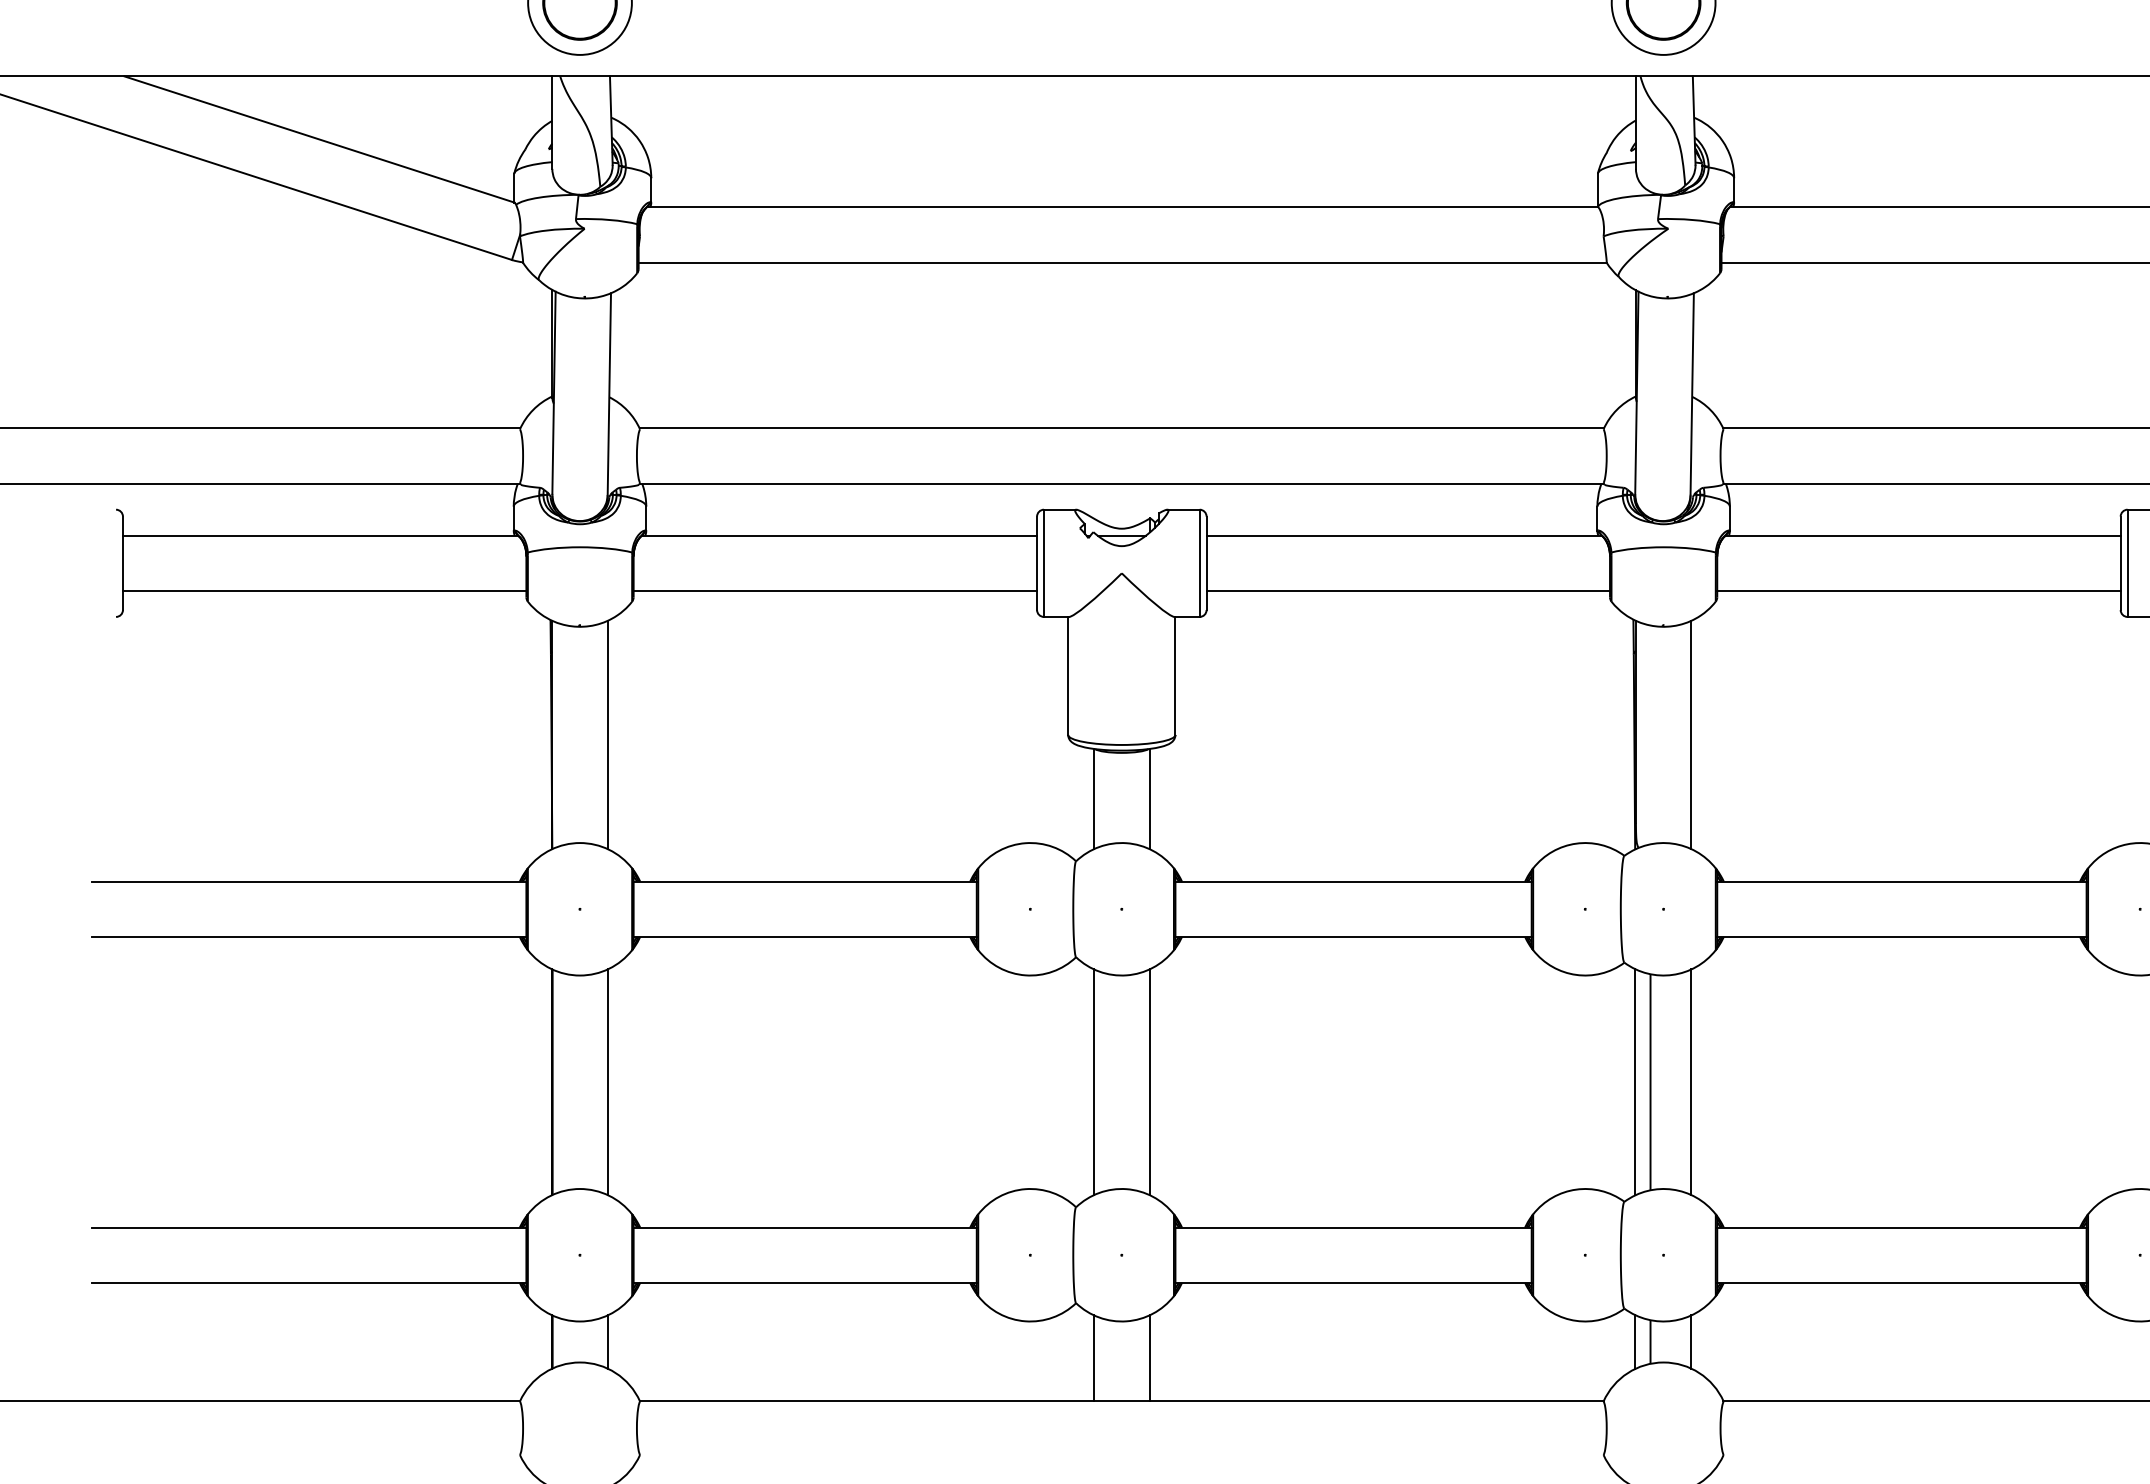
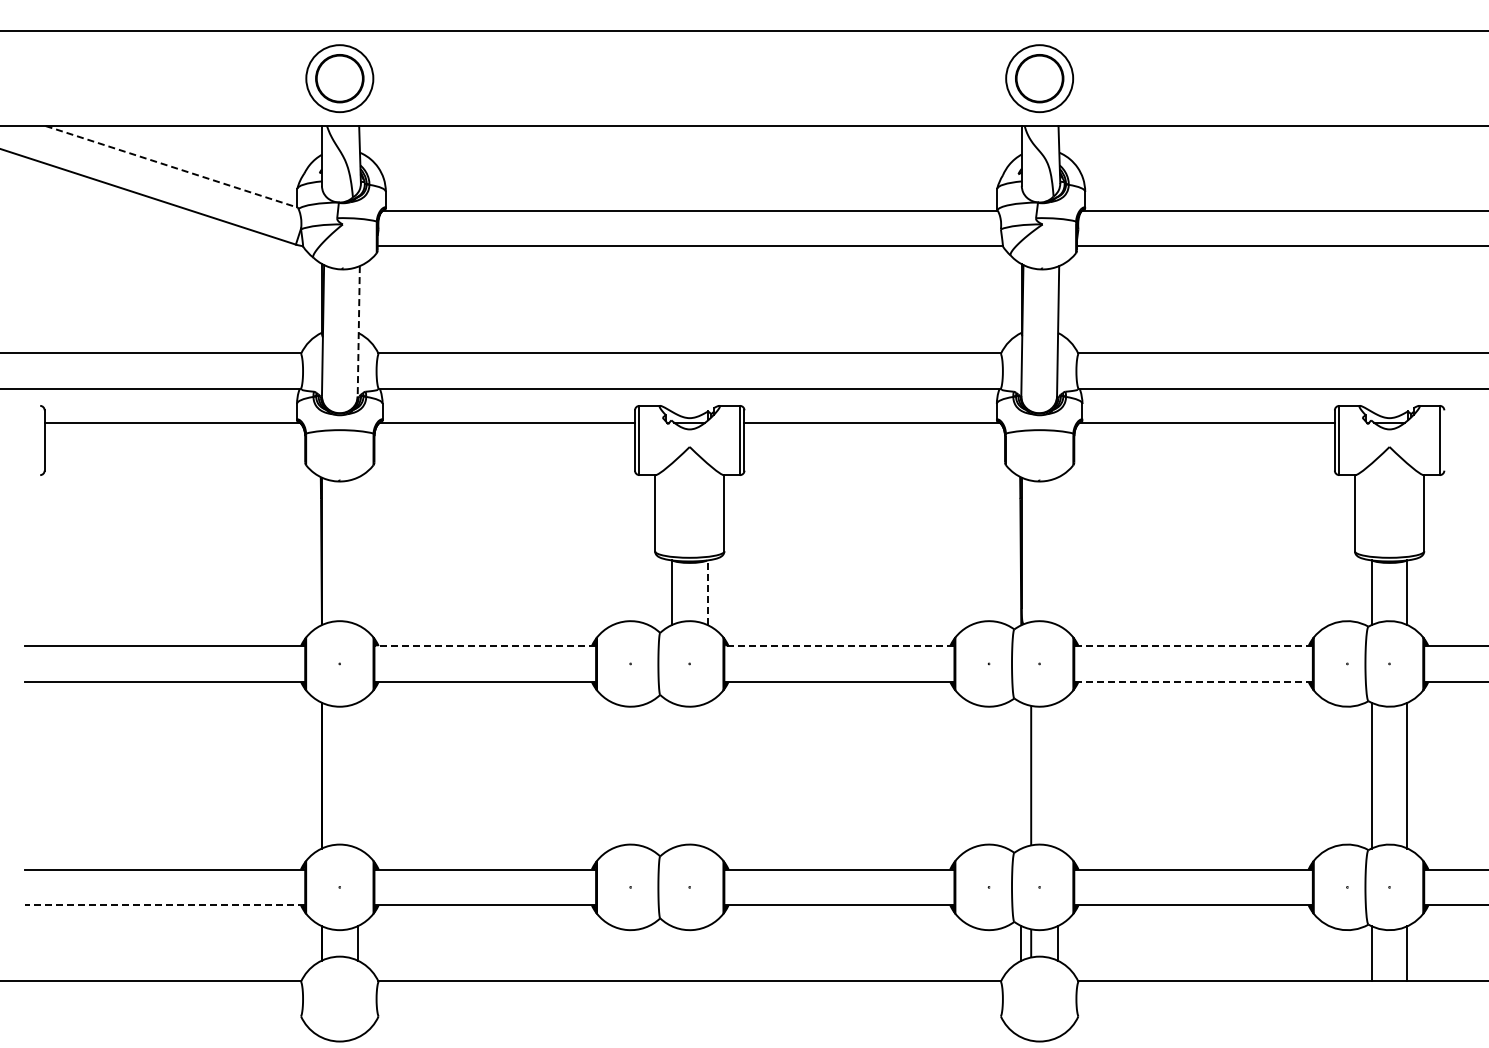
line: (320, 139) -> (172, 166), solid -> dashed
line: (608, 394) -> (358, 331), solid -> dashed
line: (324, 591) -> (174, 458), removed
line: (834, 591) -> (504, 458), removed
line: (1407, 591) -> (874, 458), removed
line: (1918, 591) -> (1204, 458), removed
line: (607, 735) -> (357, 551), removed
line: (1691, 735) -> (1057, 551), removed
line: (1149, 798) -> (707, 592), solid -> dashed
line: (805, 882) -> (485, 646), solid -> dashed
line: (1352, 882) -> (838, 646), solid -> dashed
line: (1901, 882) -> (1193, 646), solid -> dashed
line: (1901, 936) -> (1193, 681), solid -> dashed
line: (607, 1082) -> (357, 775), removed
line: (1093, 1082) -> (671, 775), removed
line: (1149, 1082) -> (707, 775), removed
line: (1635, 1082) -> (1021, 775), removed
line: (1691, 1082) -> (1057, 775), removed
line: (308, 1283) -> (164, 905), solid -> dashed
line: (1093, 1357) -> (671, 953), removed
line: (1149, 1357) -> (707, 953), removed

